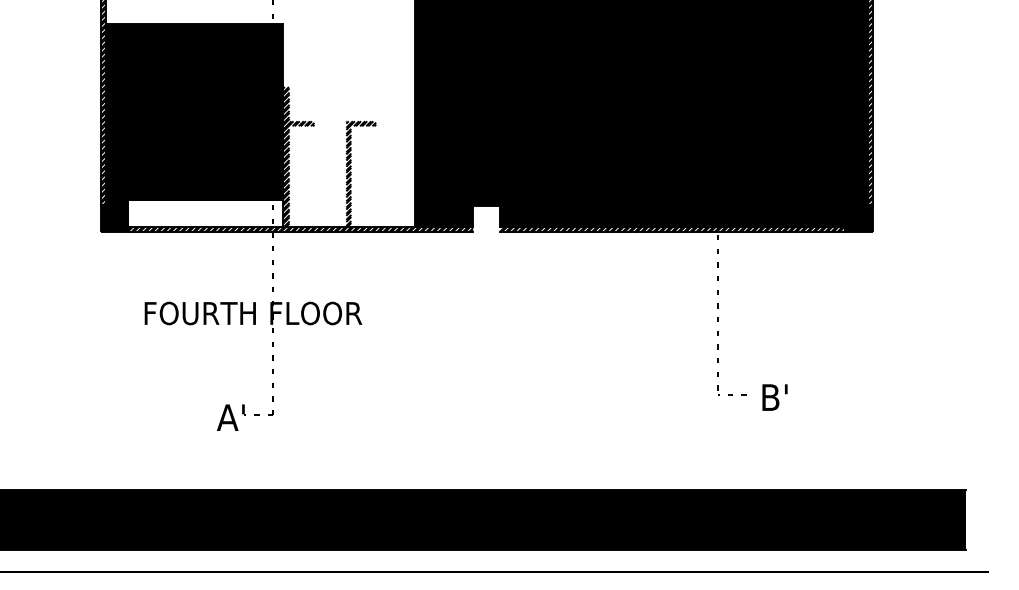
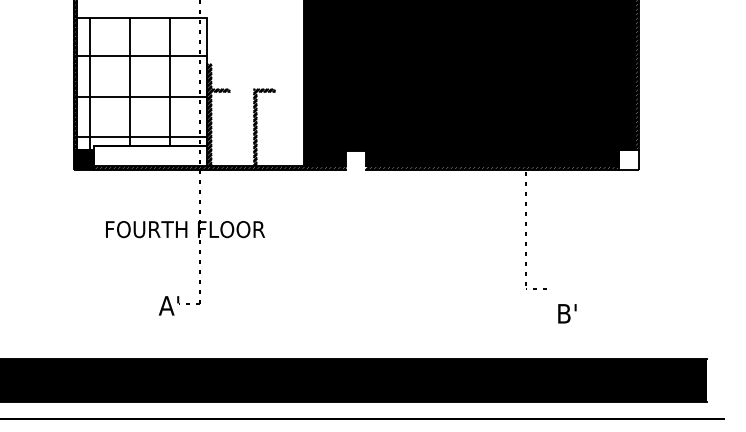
fill: (193, 114) -> (141, 83), removed
fill: (858, 218) -> (628, 159), removed
text: (774, 397) -> (567, 313), moved

